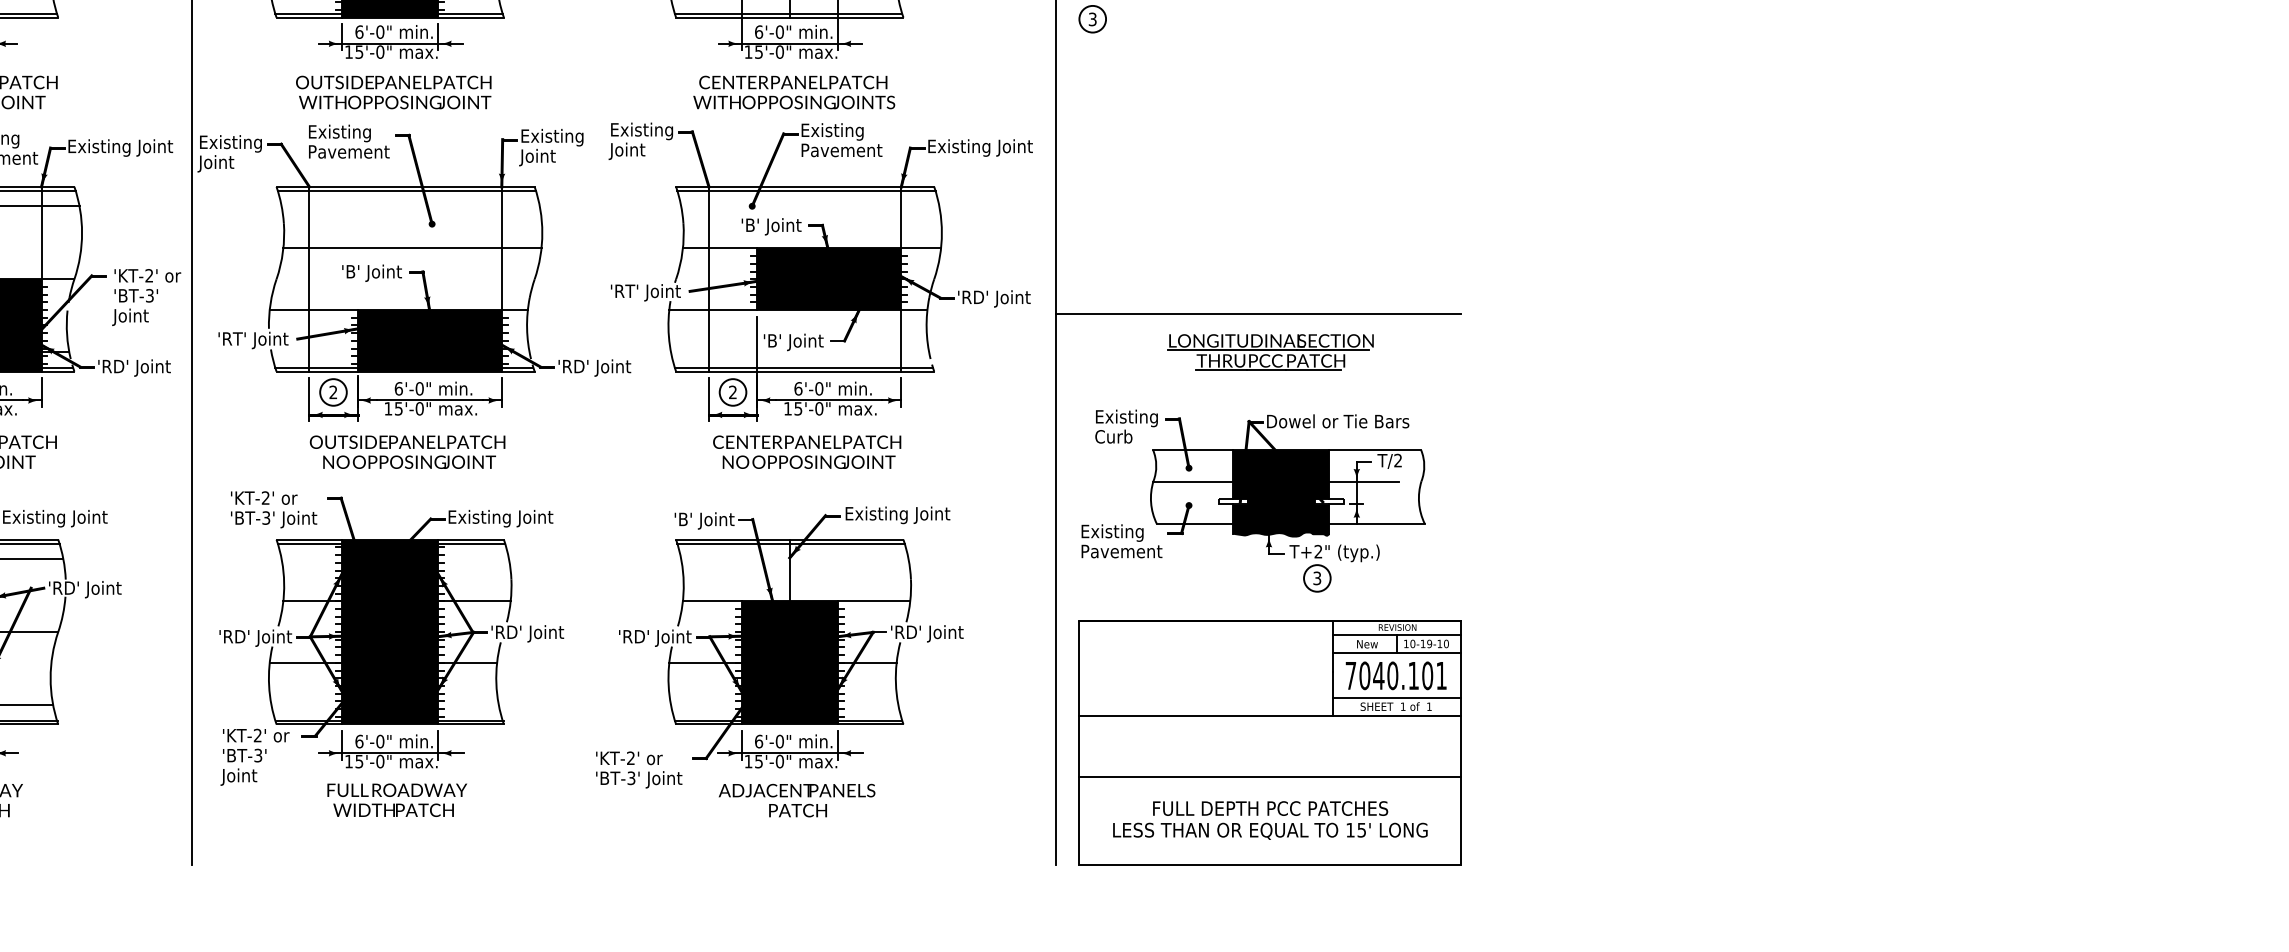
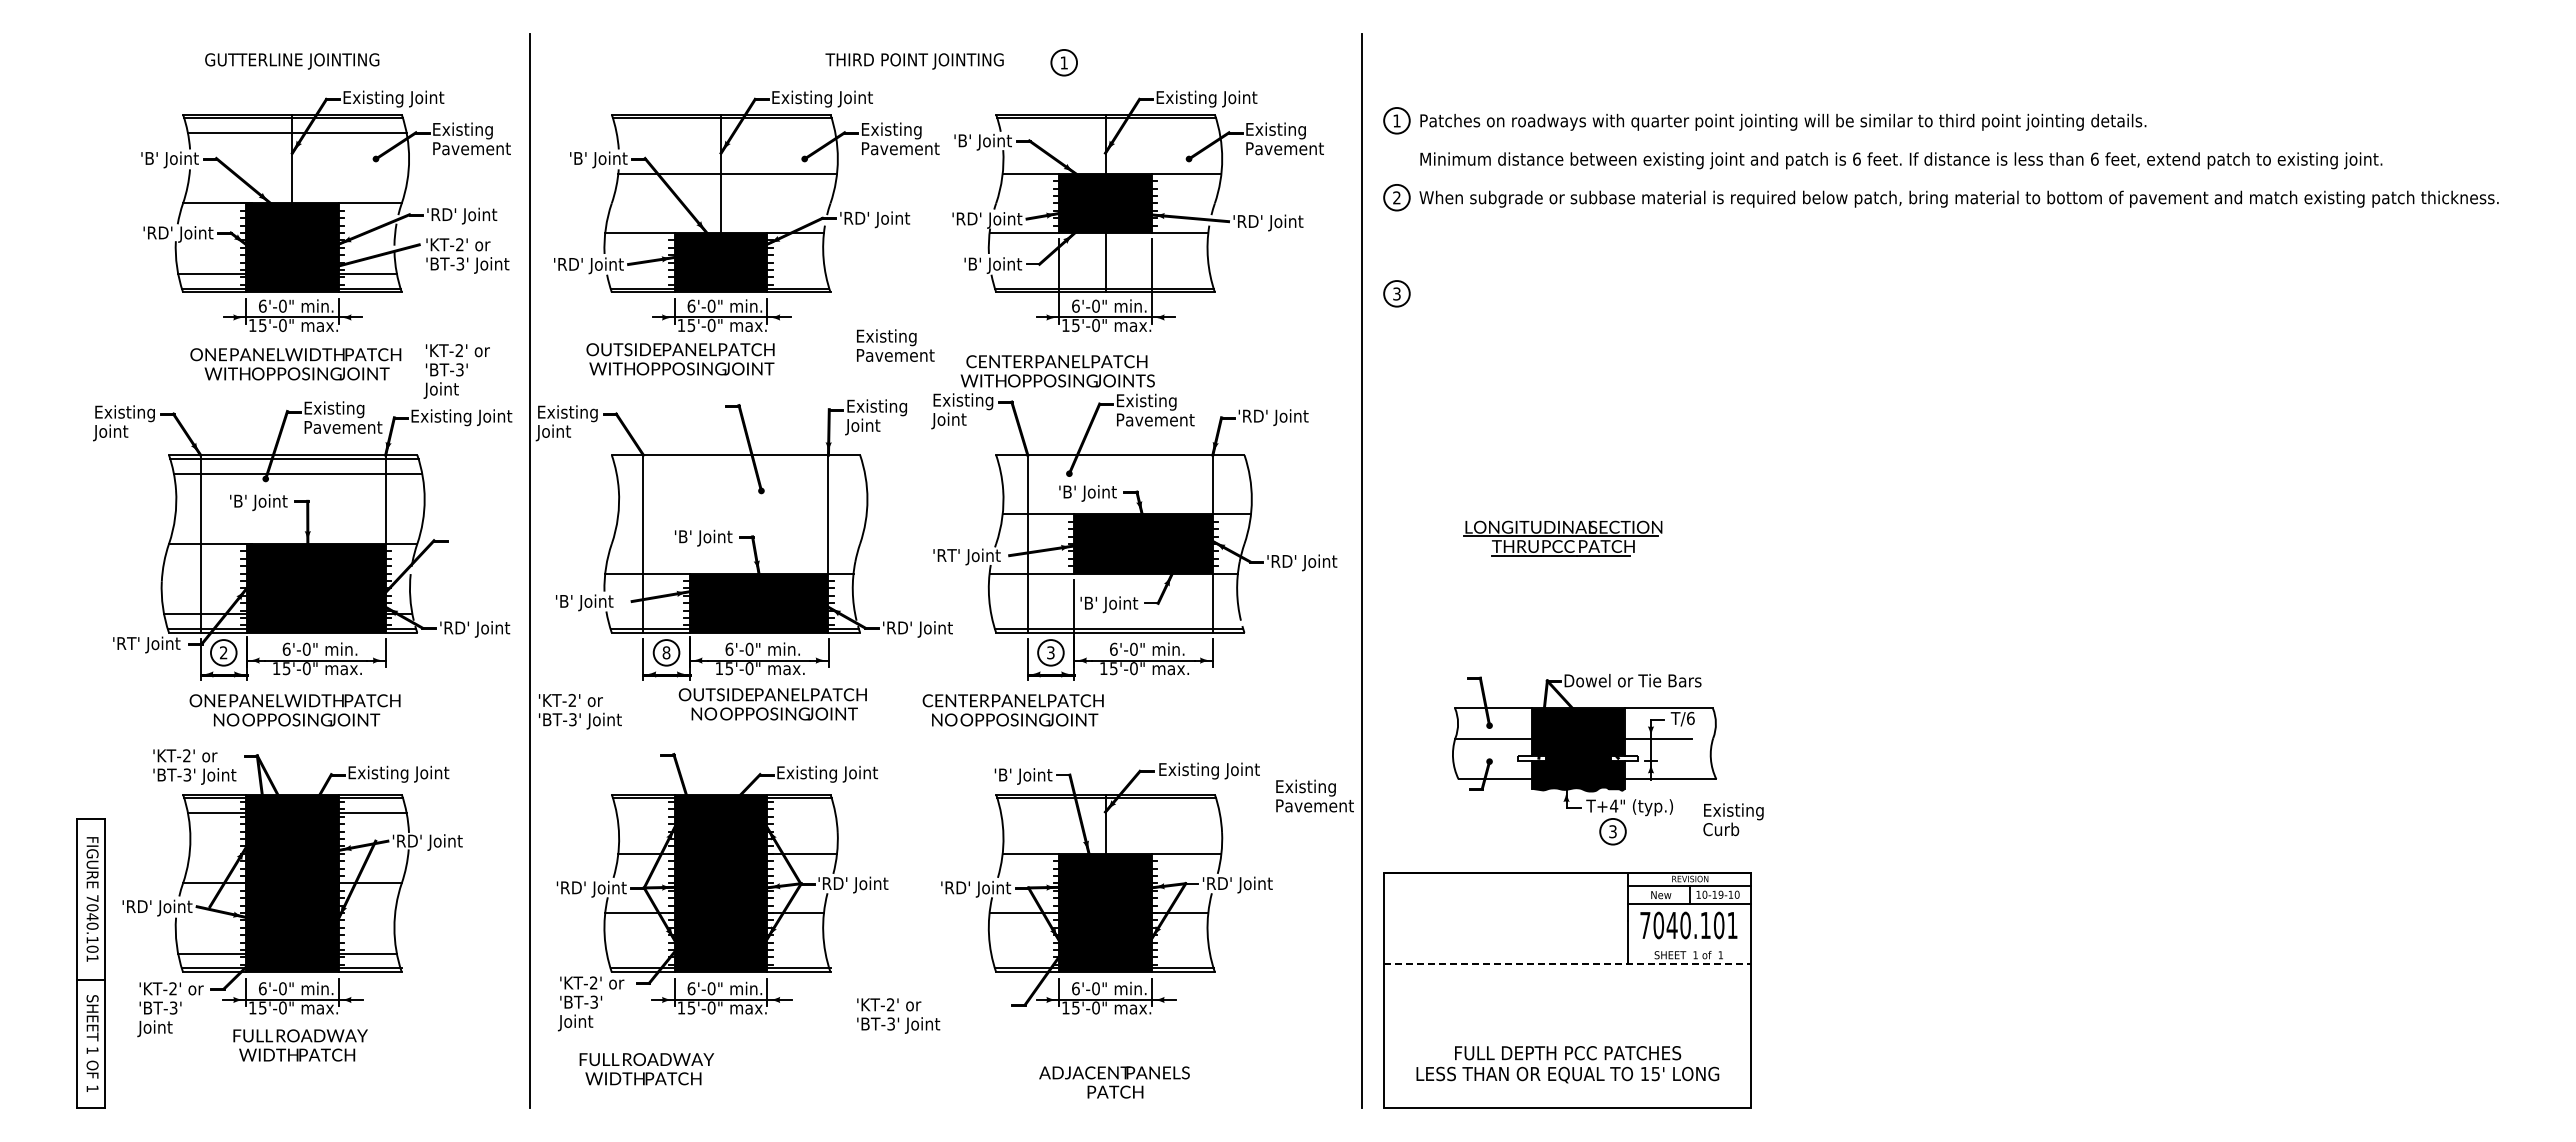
text: (393, 92) -> (680, 359), moved
text: (793, 92) -> (1057, 371), moved
text: (349, 141) -> (895, 345), moved
text: (979, 147) -> (1288, 417), Existing Joint -> 'RD' Joint
line: (407, 190) -> (737, 458), removed
line: (806, 190) -> (1121, 458), removed
line: (412, 248) -> (742, 514), removed
text: (146, 297) -> (456, 371), moved
line: (1258, 314) -> (1556, 577), removed
text: (256, 340) -> (592, 602), 'RT' Joint -> 'B' Joint
part: (1270, 352) -> (1562, 538), moved
text: (333, 392) -> (666, 652), 2 -> 8
text: (732, 392) -> (1050, 652), 2 -> 3
text: (1126, 426) -> (1733, 819), moved
text: (407, 452) -> (772, 704), moved
text: (806, 452) -> (1012, 710), moved
text: (1397, 459) -> (1690, 717), T/2 -> T/6
text: (274, 509) -> (580, 711), moved
text: (1121, 540) -> (1314, 795), moved
text: (1318, 551) -> (1614, 805), T+2" -> T+4"
line: (1396, 698) -> (1689, 947), removed
line: (1270, 716) -> (1567, 964), solid -> dashed
text: (639, 769) -> (898, 1015), moved
line: (1270, 776) -> (1567, 1022), removed
text: (396, 800) -> (646, 1069), moved
text: (797, 800) -> (1114, 1082), moved

